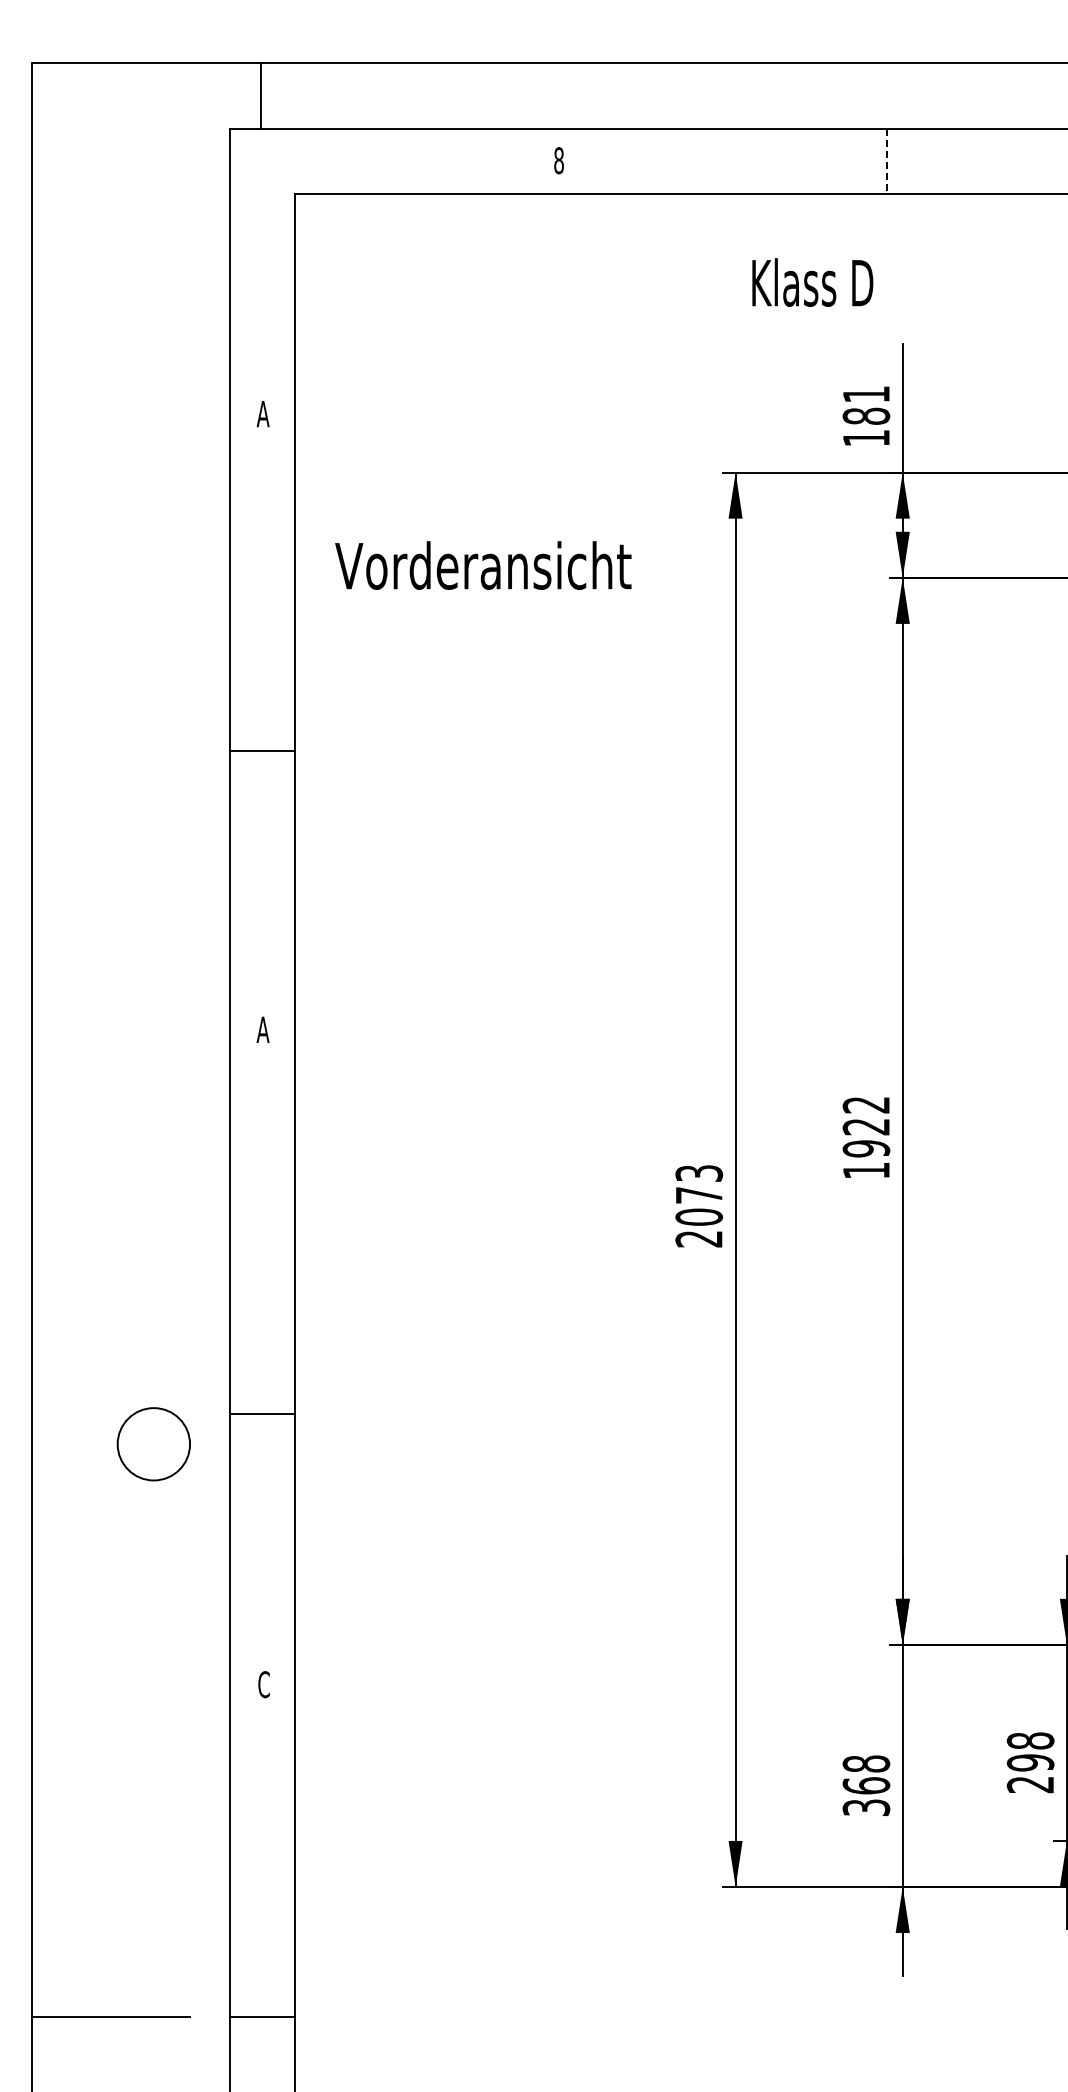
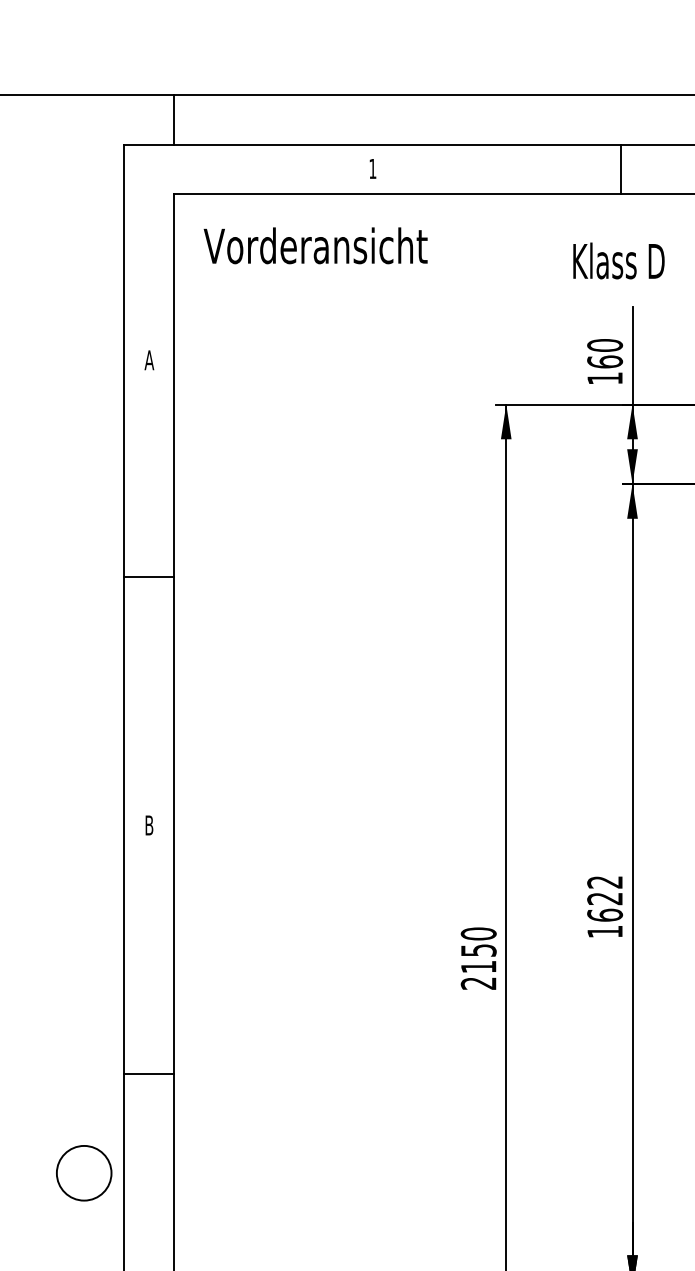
line: (261, 95) -> (173, 119), moved
text: (558, 160) -> (372, 168), 8 -> 1
line: (887, 161) -> (621, 169), dashed -> solid
text: (812, 282) -> (618, 260), moved
text: (866, 404) -> (605, 353), 181 -> 160
text: (483, 565) -> (315, 245), moved
line: (262, 750) -> (148, 576), moved
text: (262, 1029) -> (148, 825), A -> B
text: (866, 1148) -> (605, 915), 1922 -> 1622
text: (699, 1194) -> (478, 949), 2073 -> 2150
line: (262, 1413) -> (148, 1073), moved
circle: (153, 1444) -> (83, 1173), moved

